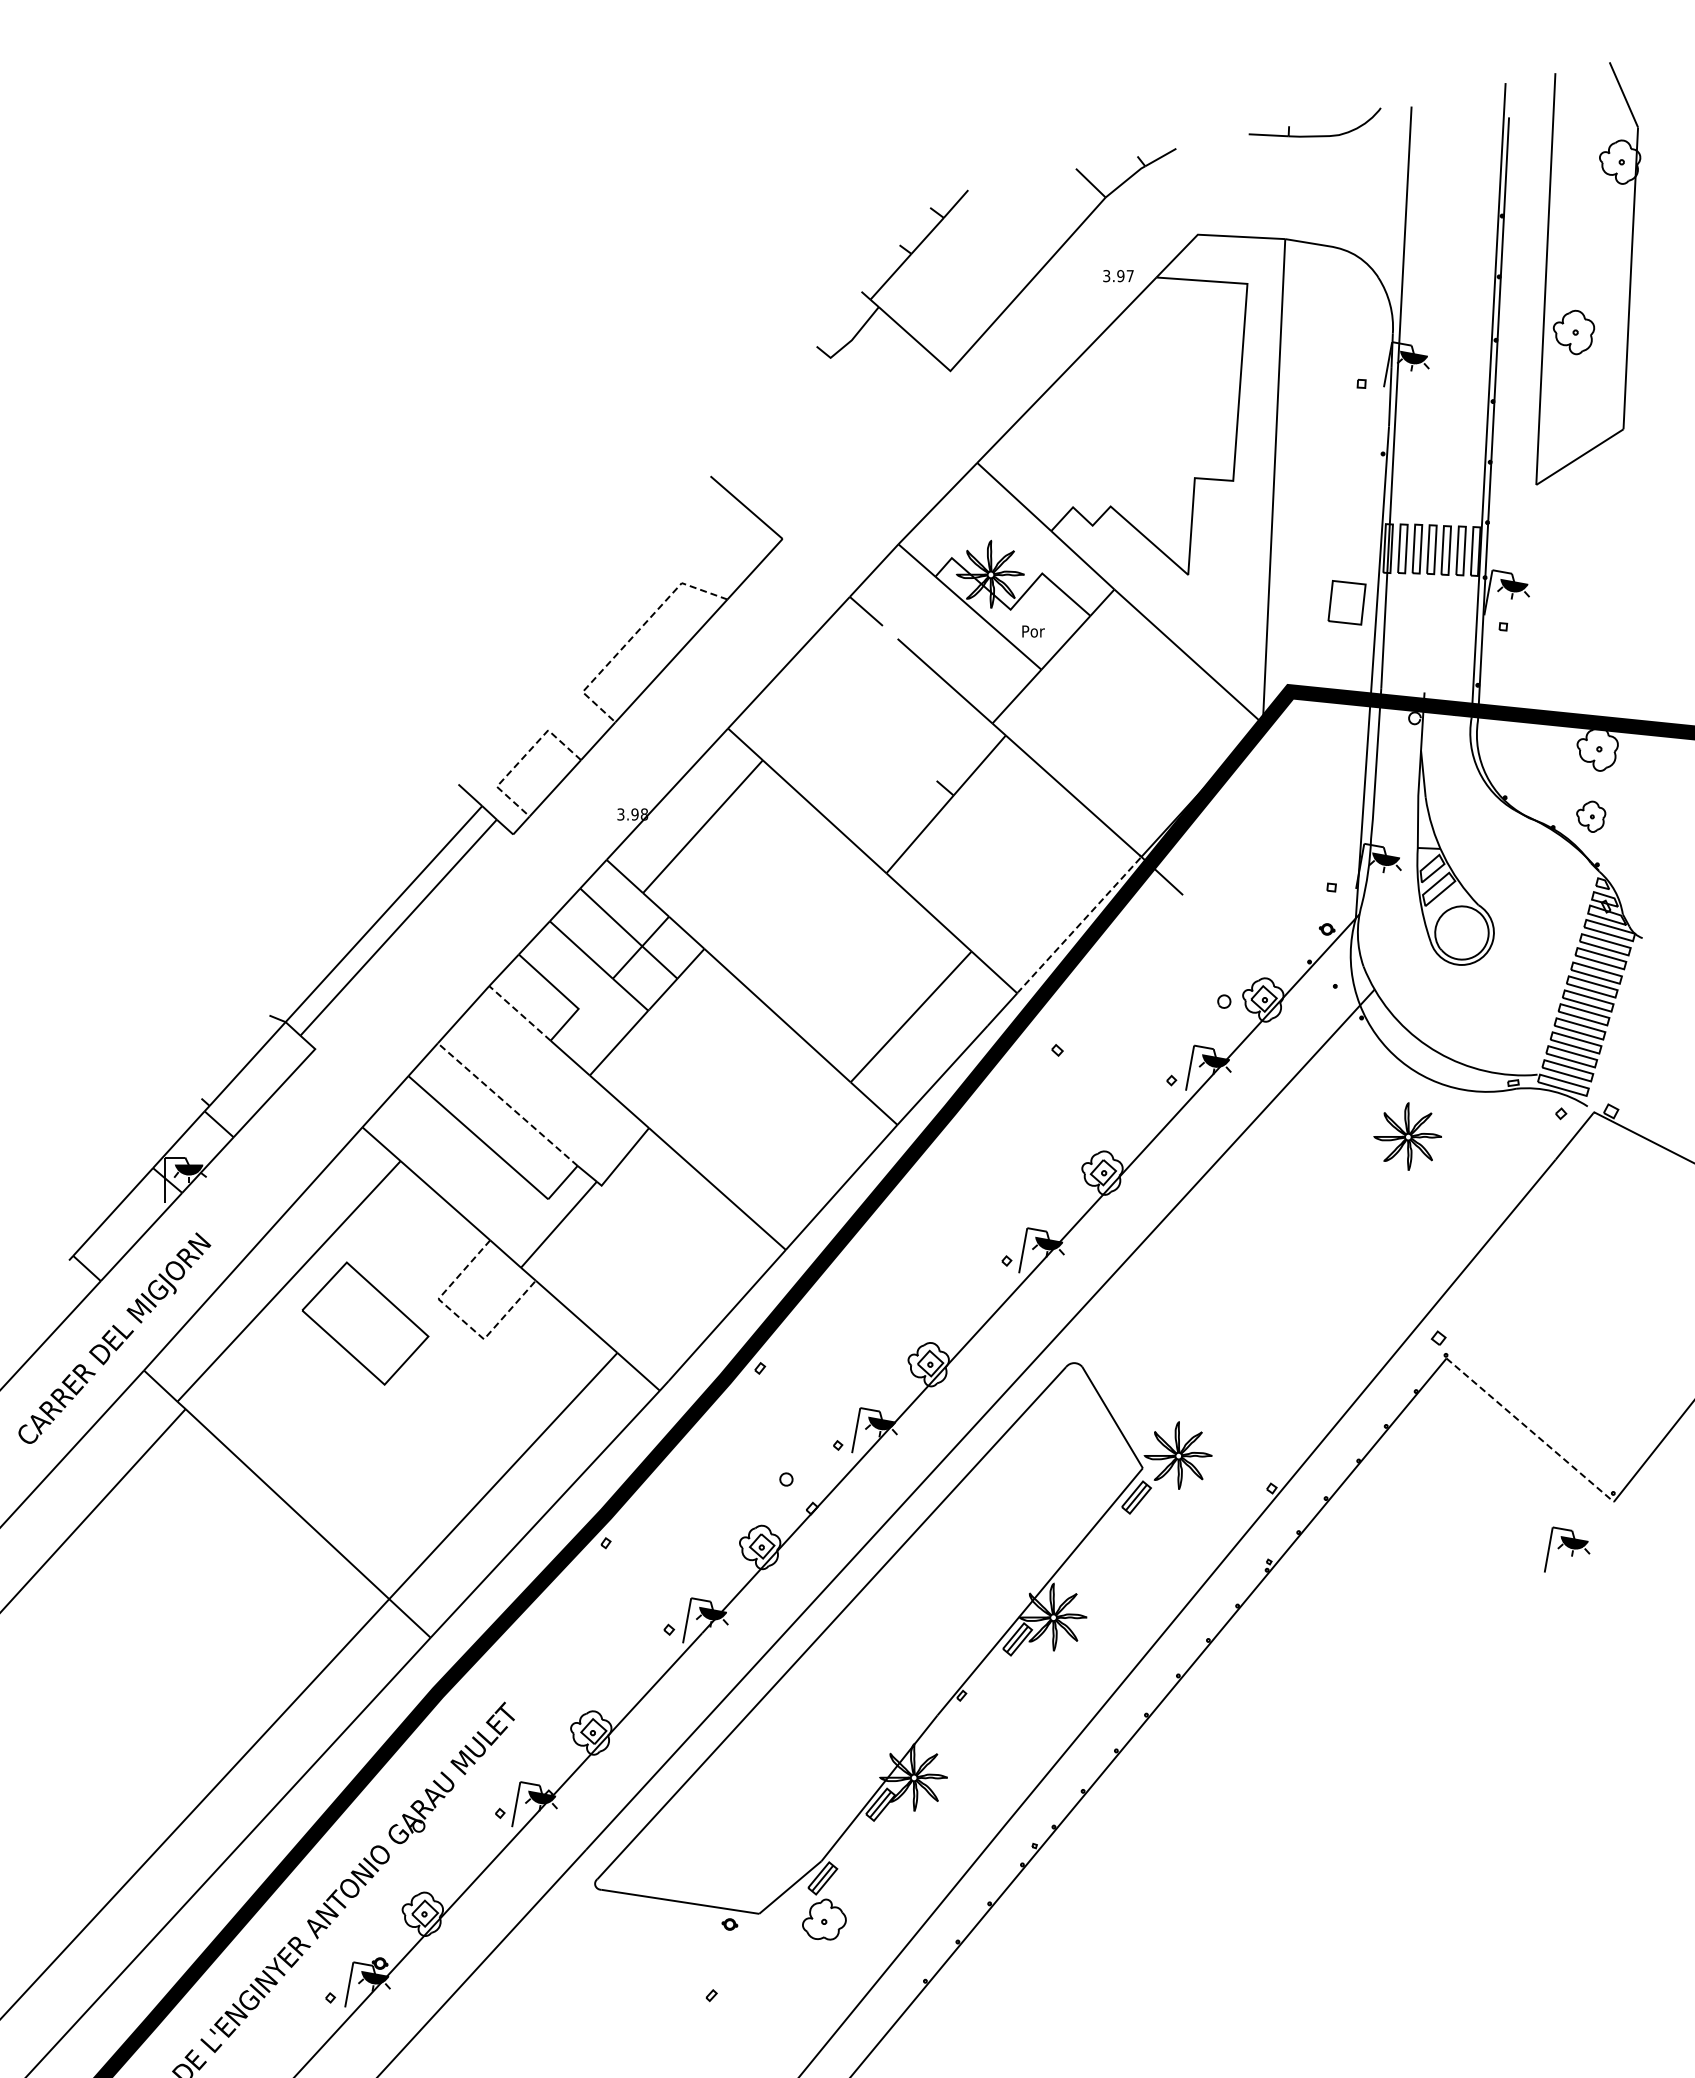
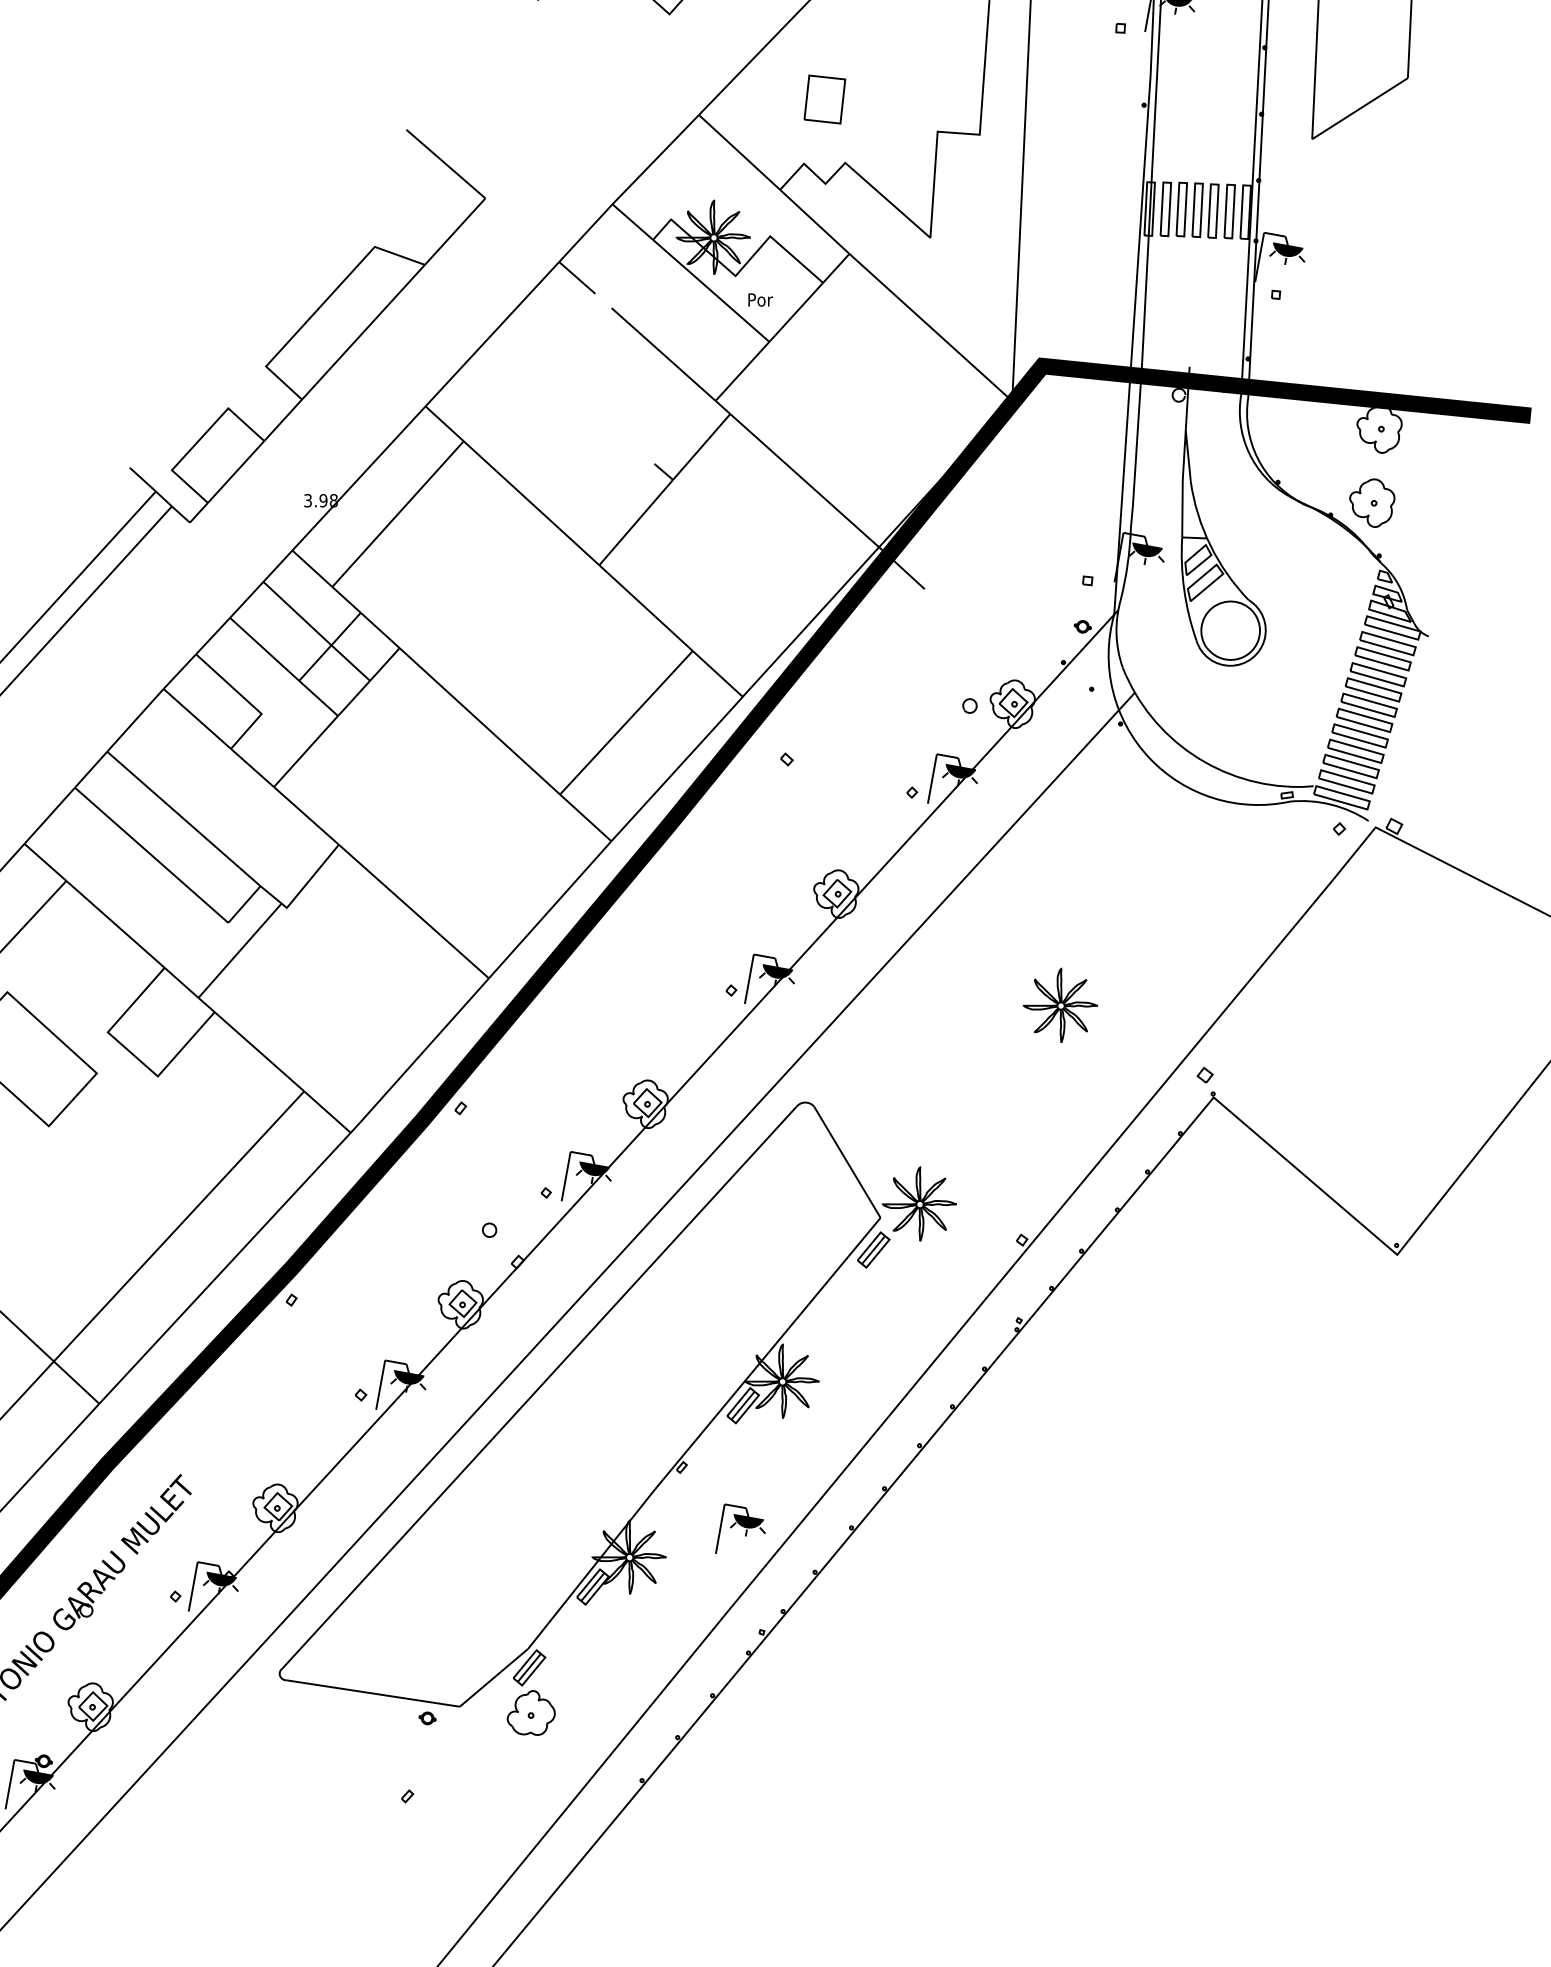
part: (1346, 602) -> (824, 99), moved
line: (633, 636) -> (321, 305), dashed -> solid
line: (522, 758) -> (200, 439), dashed -> solid
part: (1591, 816) -> (1372, 502), size x1.43
line: (1079, 925) -> (811, 622), dashed -> solid
line: (519, 1013) -> (196, 719), dashed -> solid
line: (507, 1104) -> (183, 818), dashed -> solid
part: (1407, 1136) -> (1060, 1005), moved
line: (461, 1319) -> (133, 1054), dashed -> solid
line: (1530, 1430) -> (1305, 1176), dashed -> solid
part: (1567, 1549) -> (740, 1528), moved

